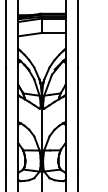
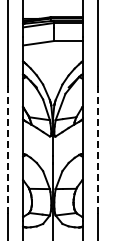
line: (5, 119) -> (7, 150), solid -> dashed
line: (77, 119) -> (97, 149), solid -> dashed

